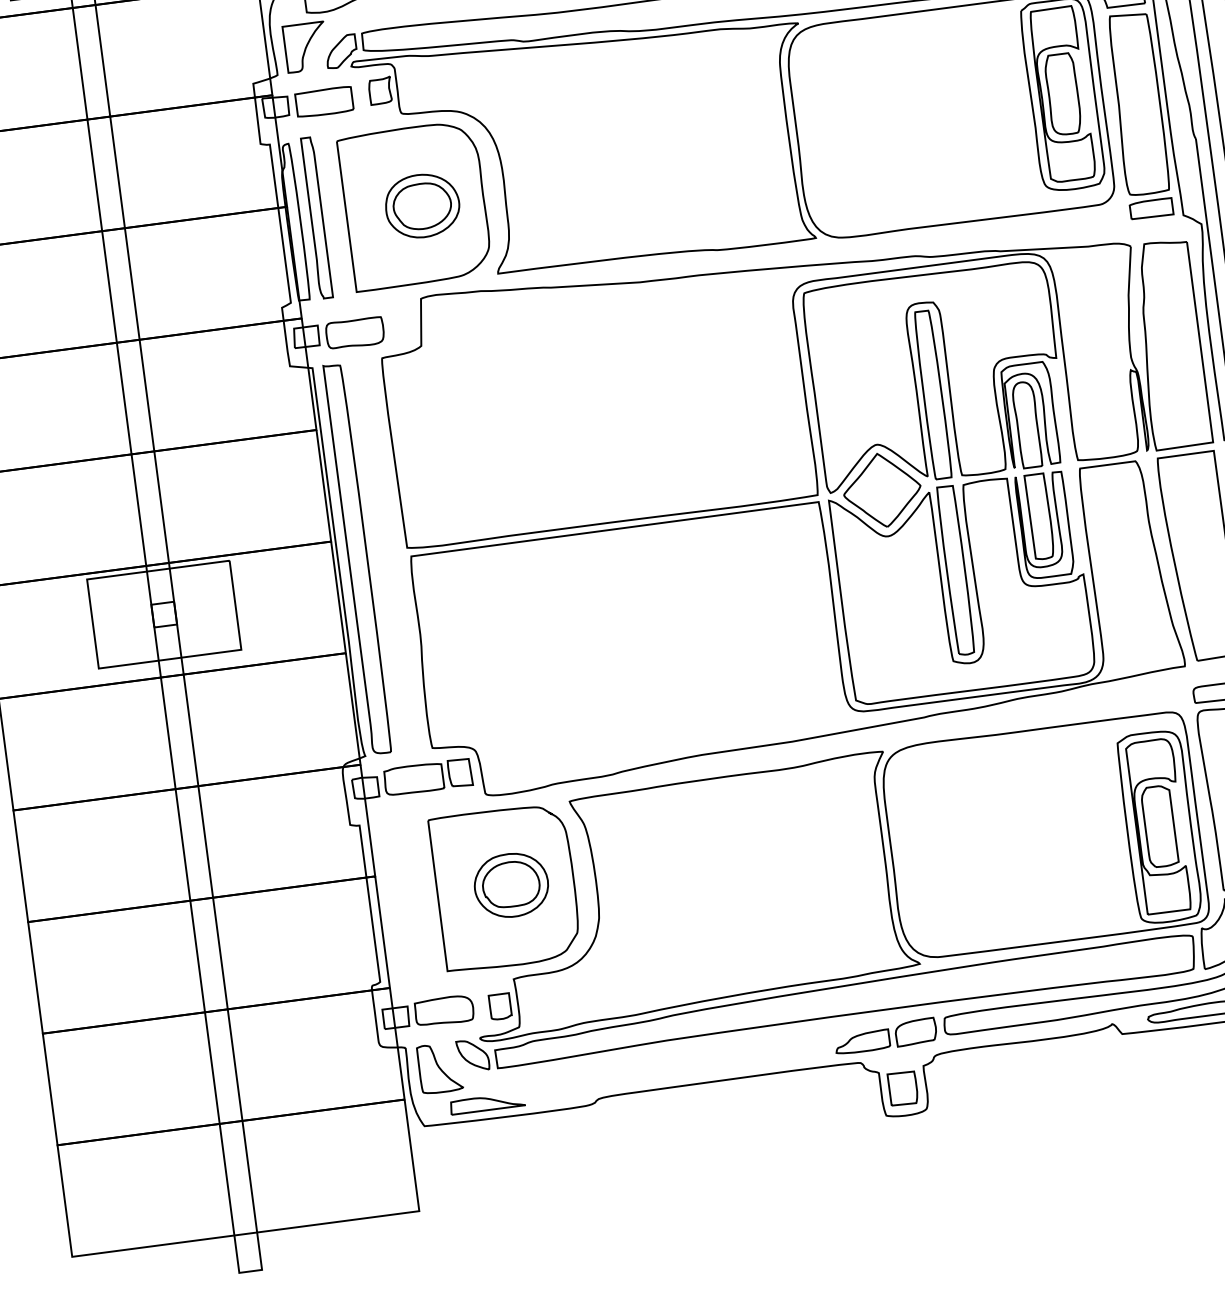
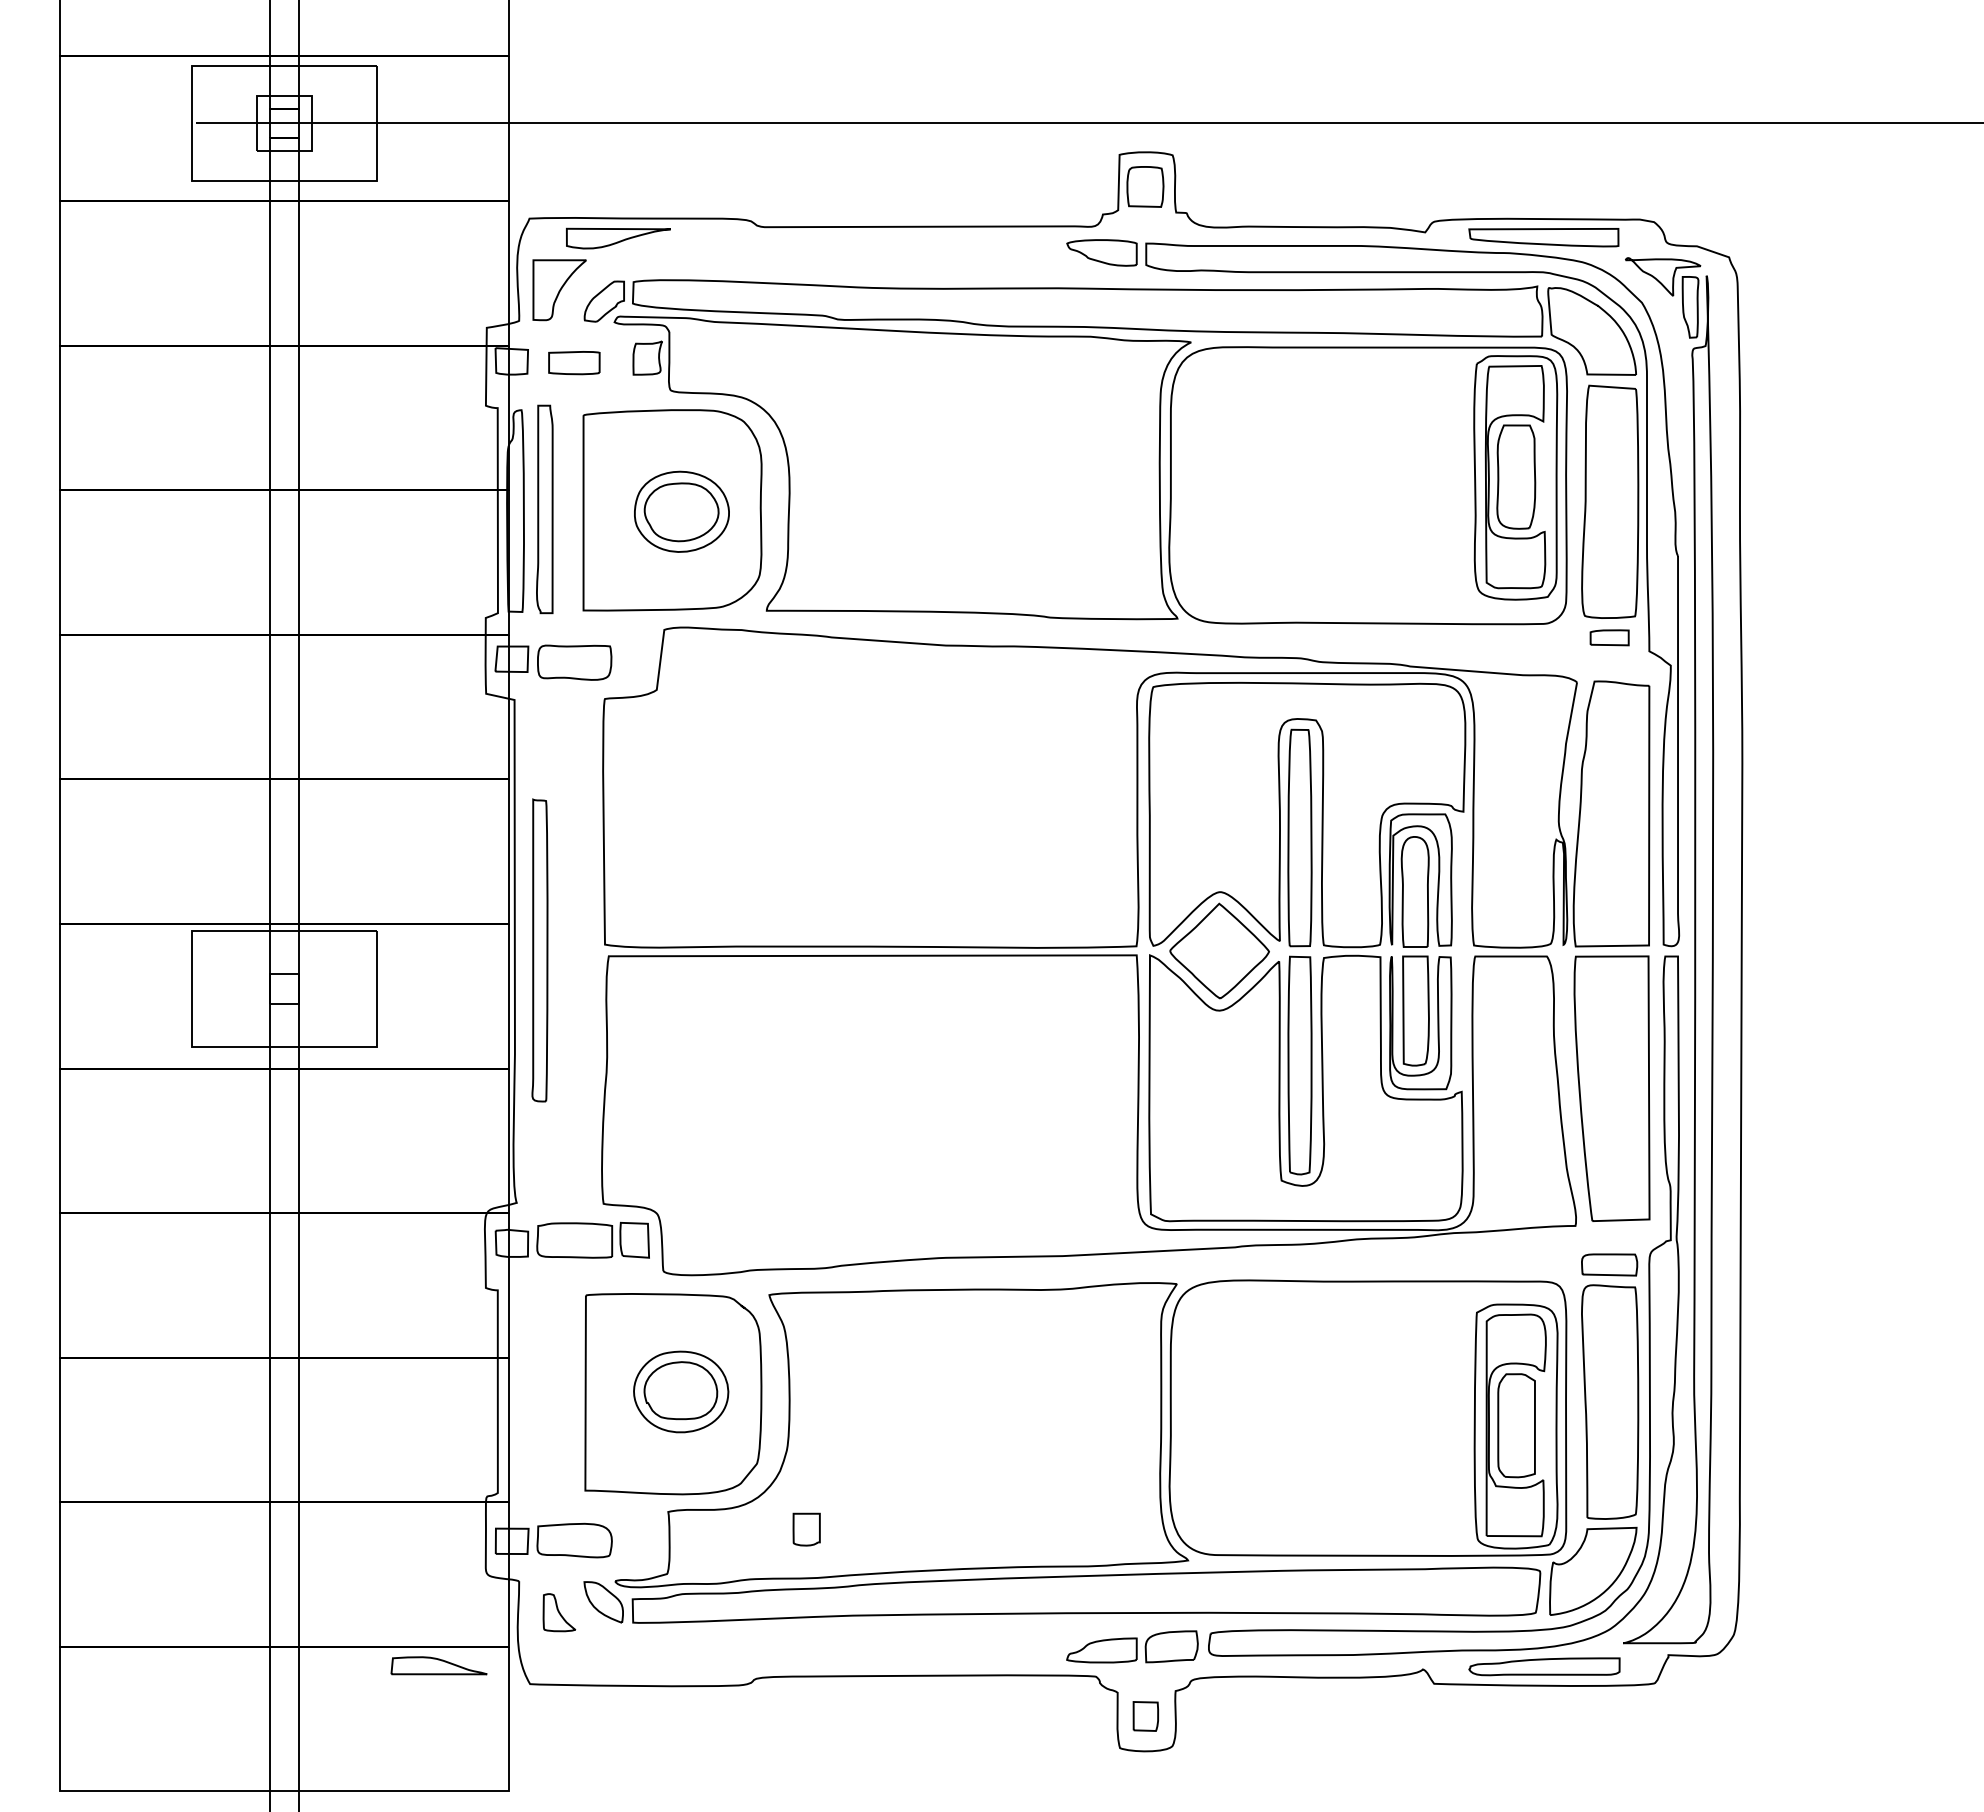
part: (324, 101) -> (574, 362), size x0.7
part: (1151, 208) -> (1609, 637), size x0.7
part: (357, 559) -> (539, 950), size x0.6
part: (500, 1006) -> (806, 1529), moved
part: (439, 1067) -> (559, 1612), size x0.6
part: (902, 1088) -> (1145, 1716), size x0.7
part: (487, 1103) -> (438, 1665), moved

